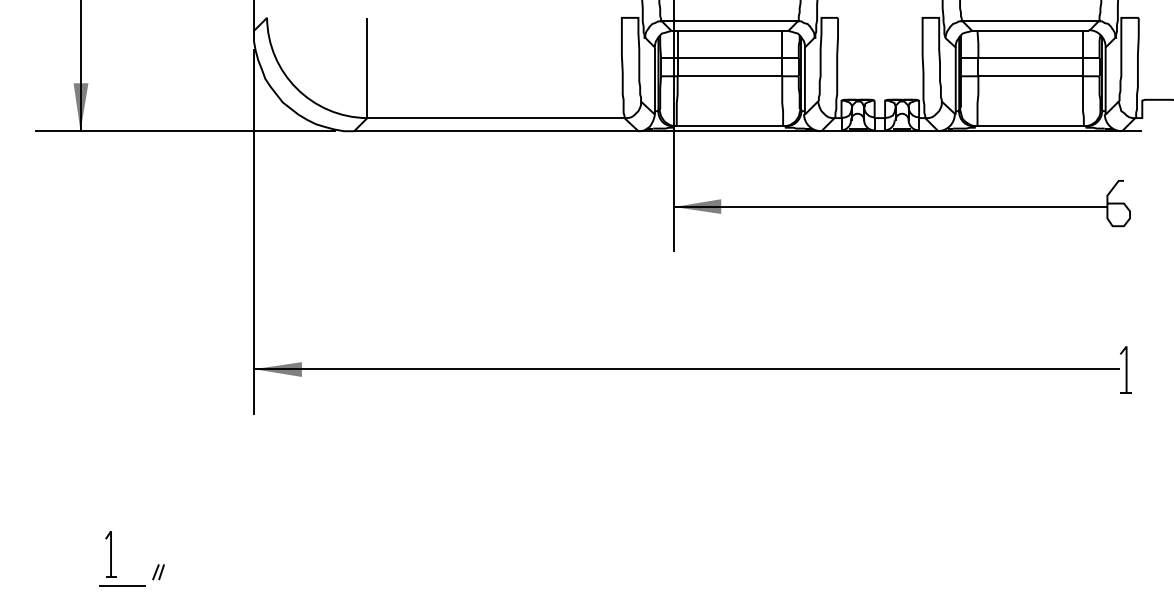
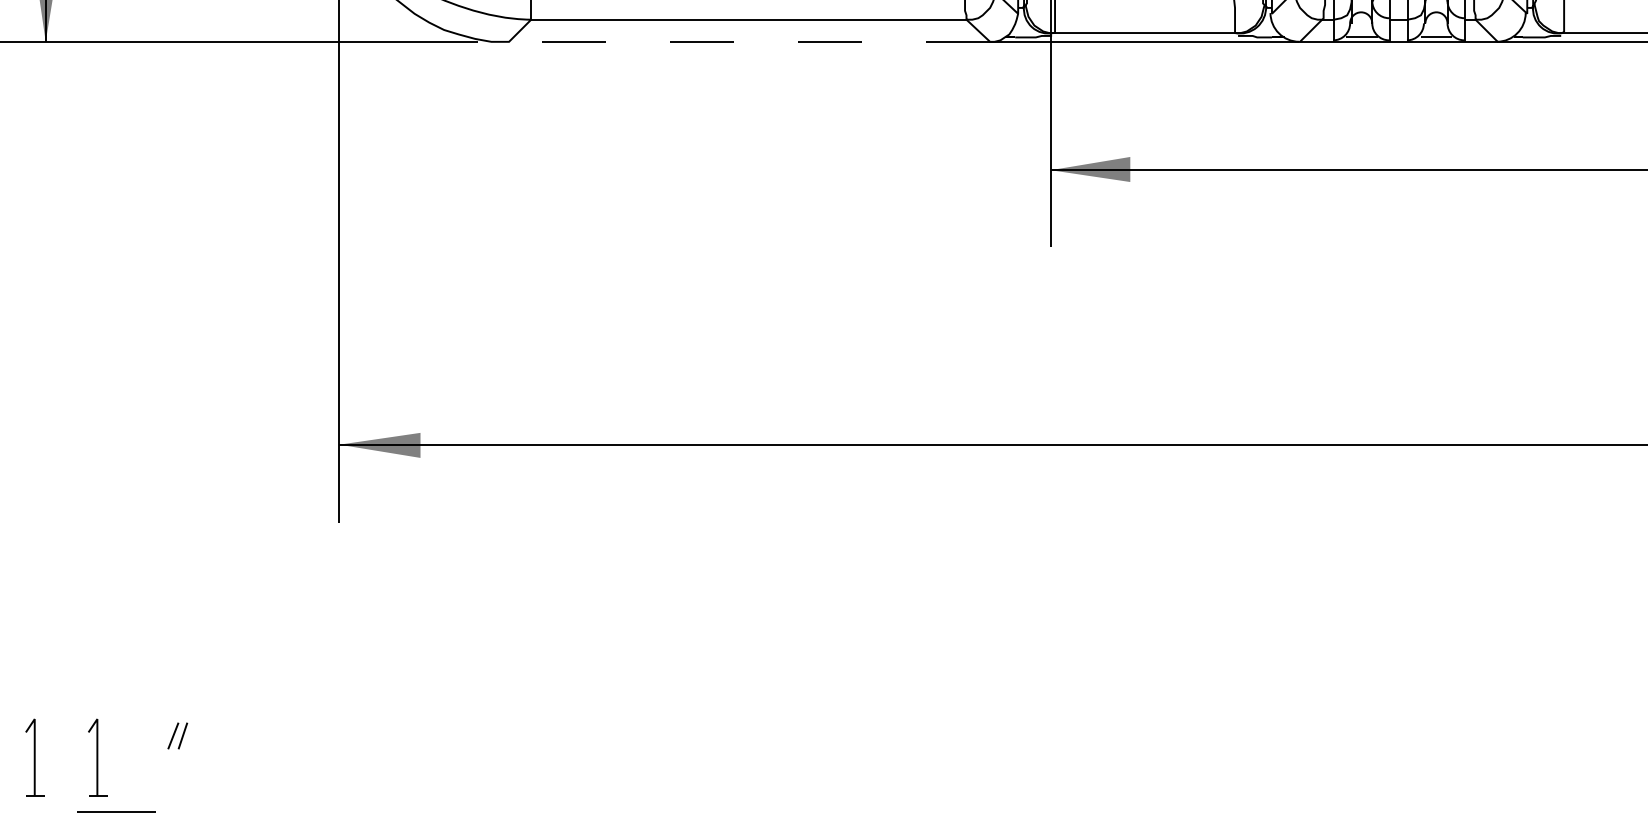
line: (495, 131) -> (748, 42), solid -> dashed
part: (73, 554) -> (33, 758), added
part: (158, 572) -> (177, 736), moved

